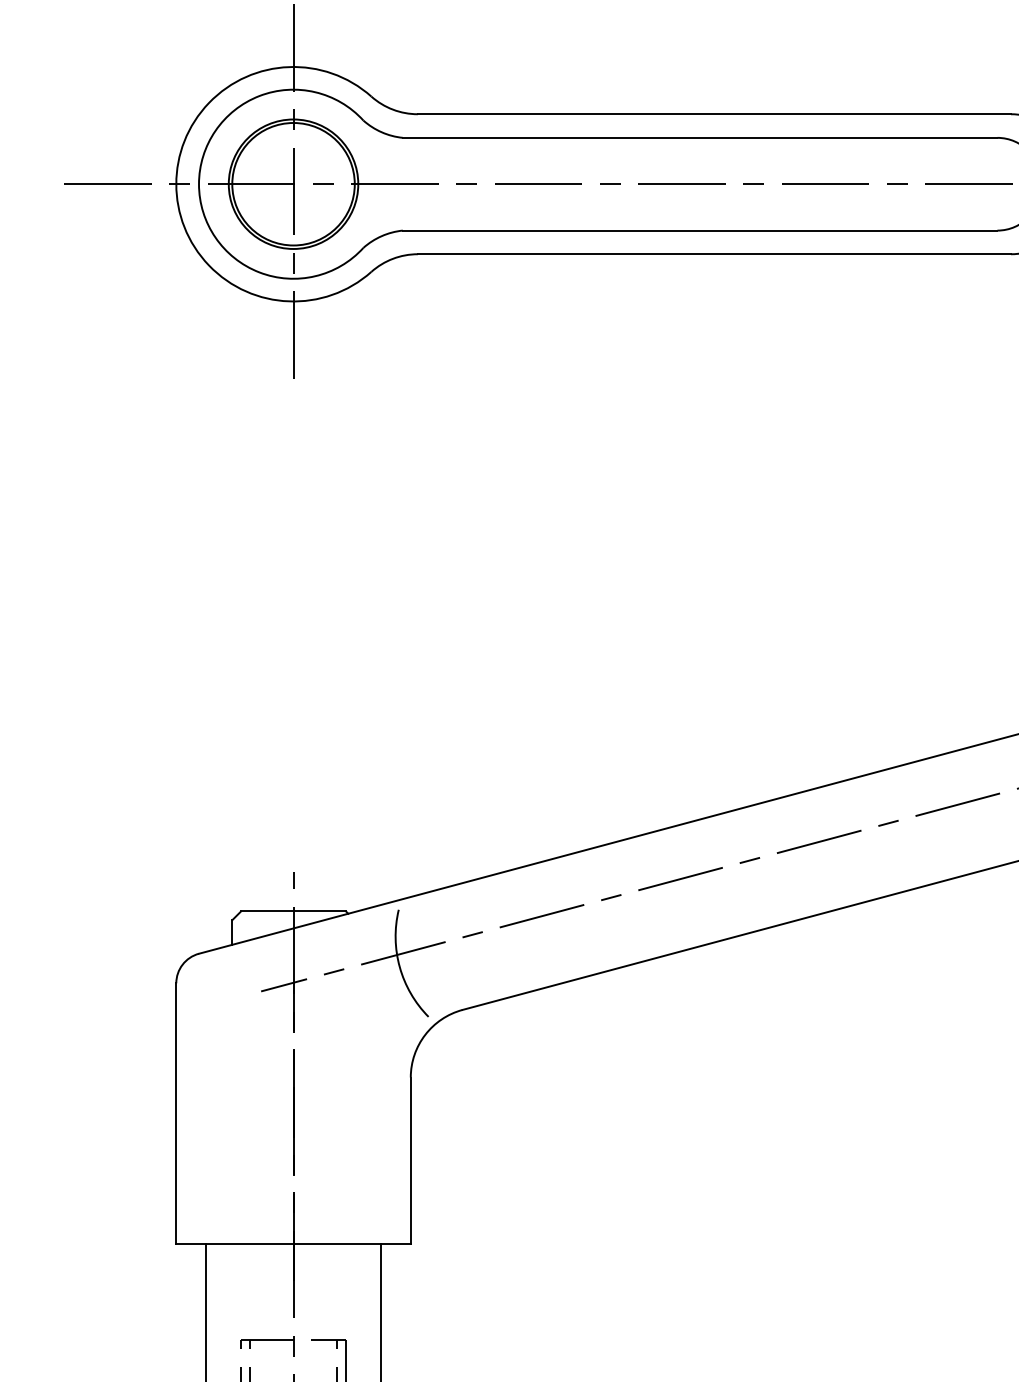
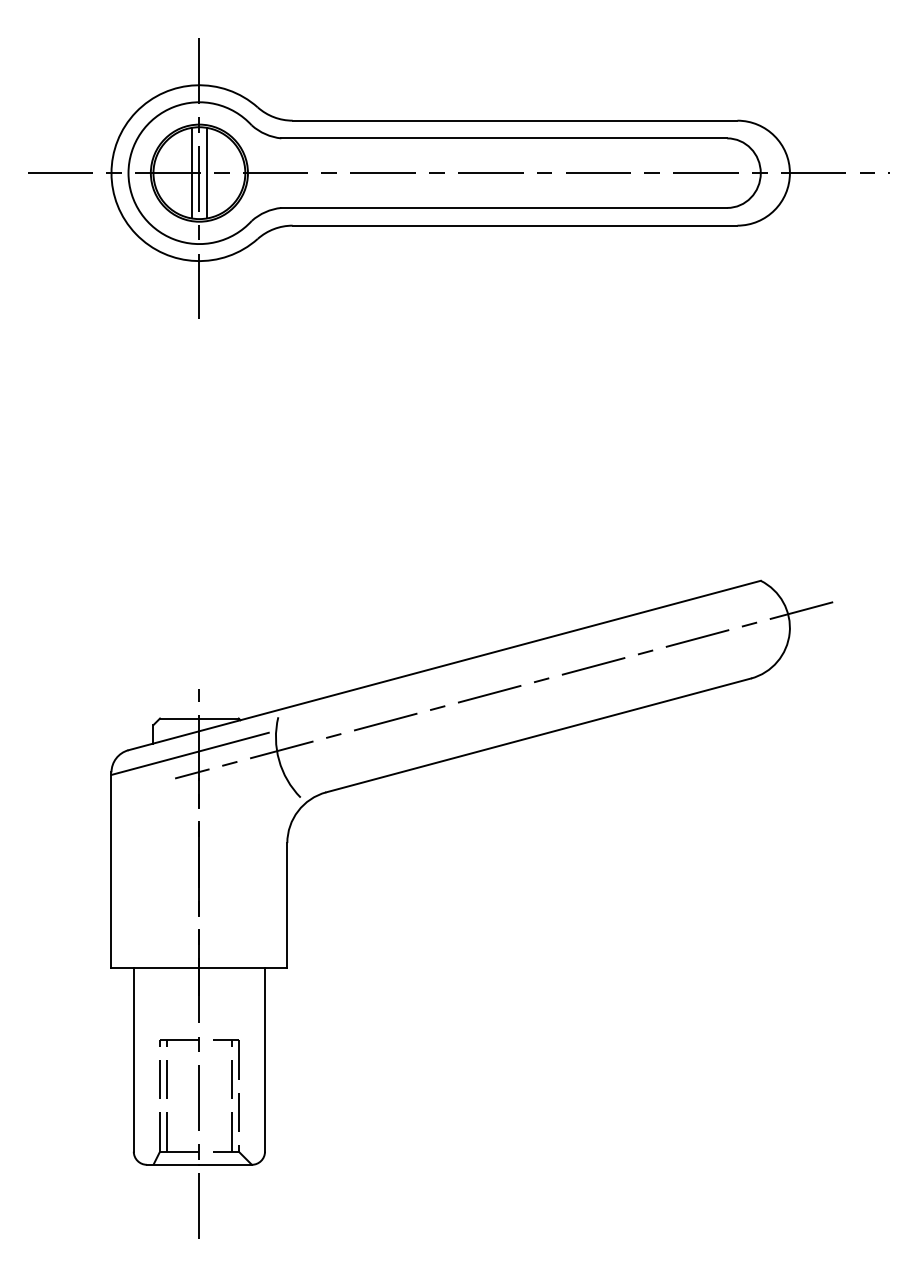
line: (282, 183) -> (191, 172), added
line: (304, 183) -> (207, 172), added
line: (280, 958) -> (189, 753), added

